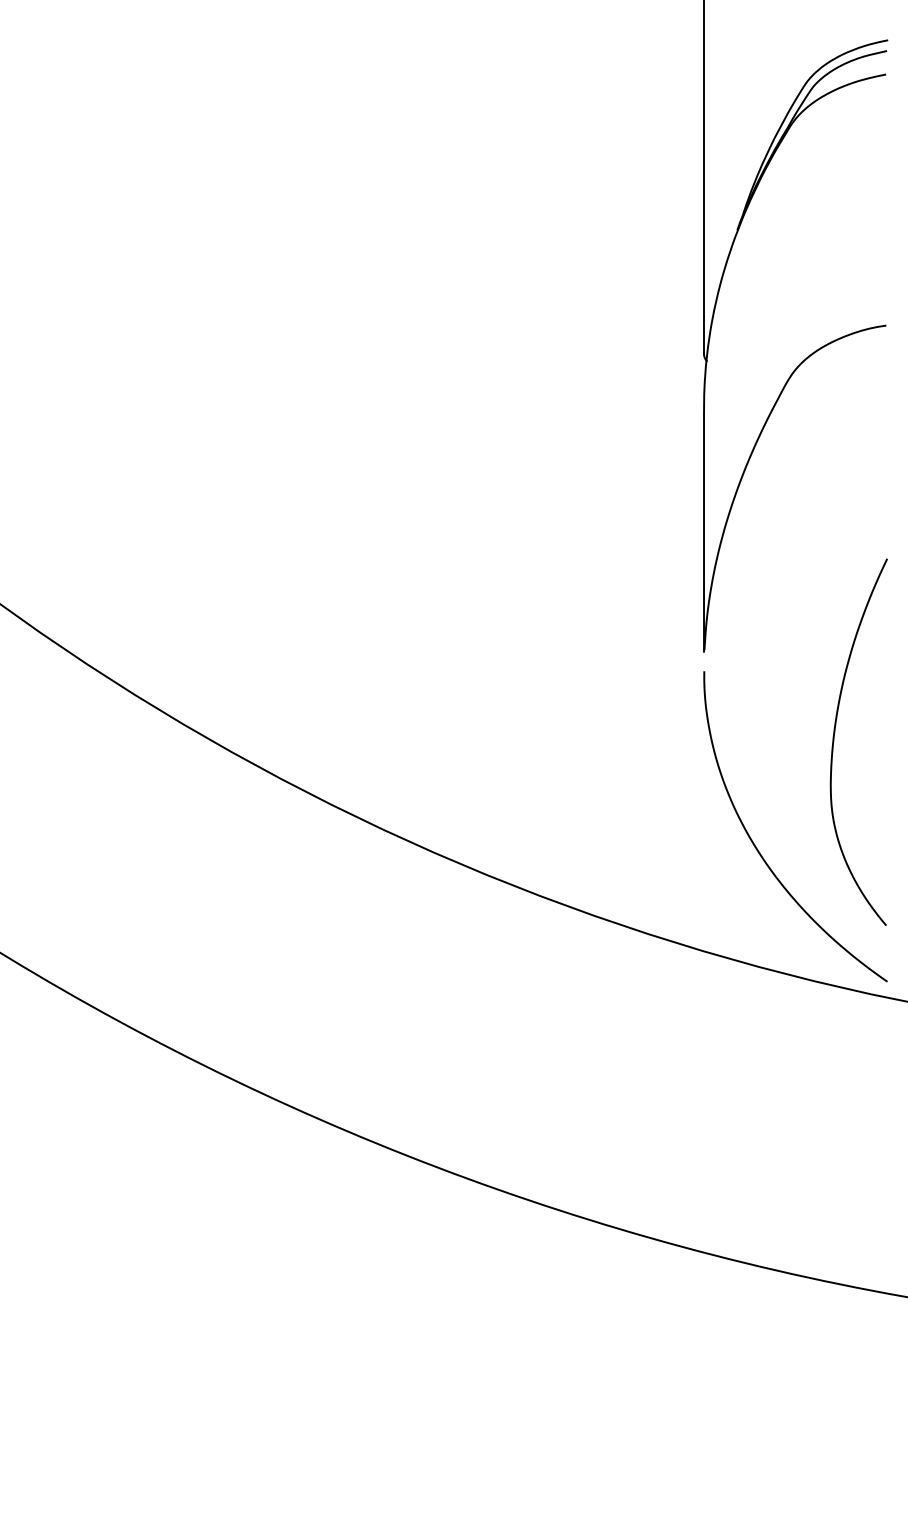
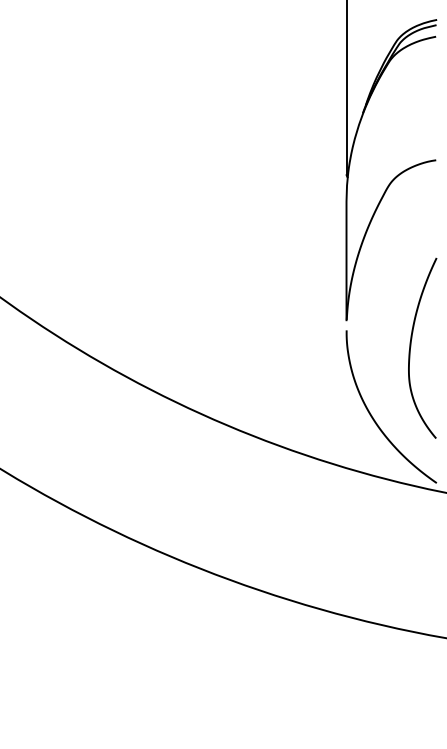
curve: (836, 740) -> (411, 347), moved

